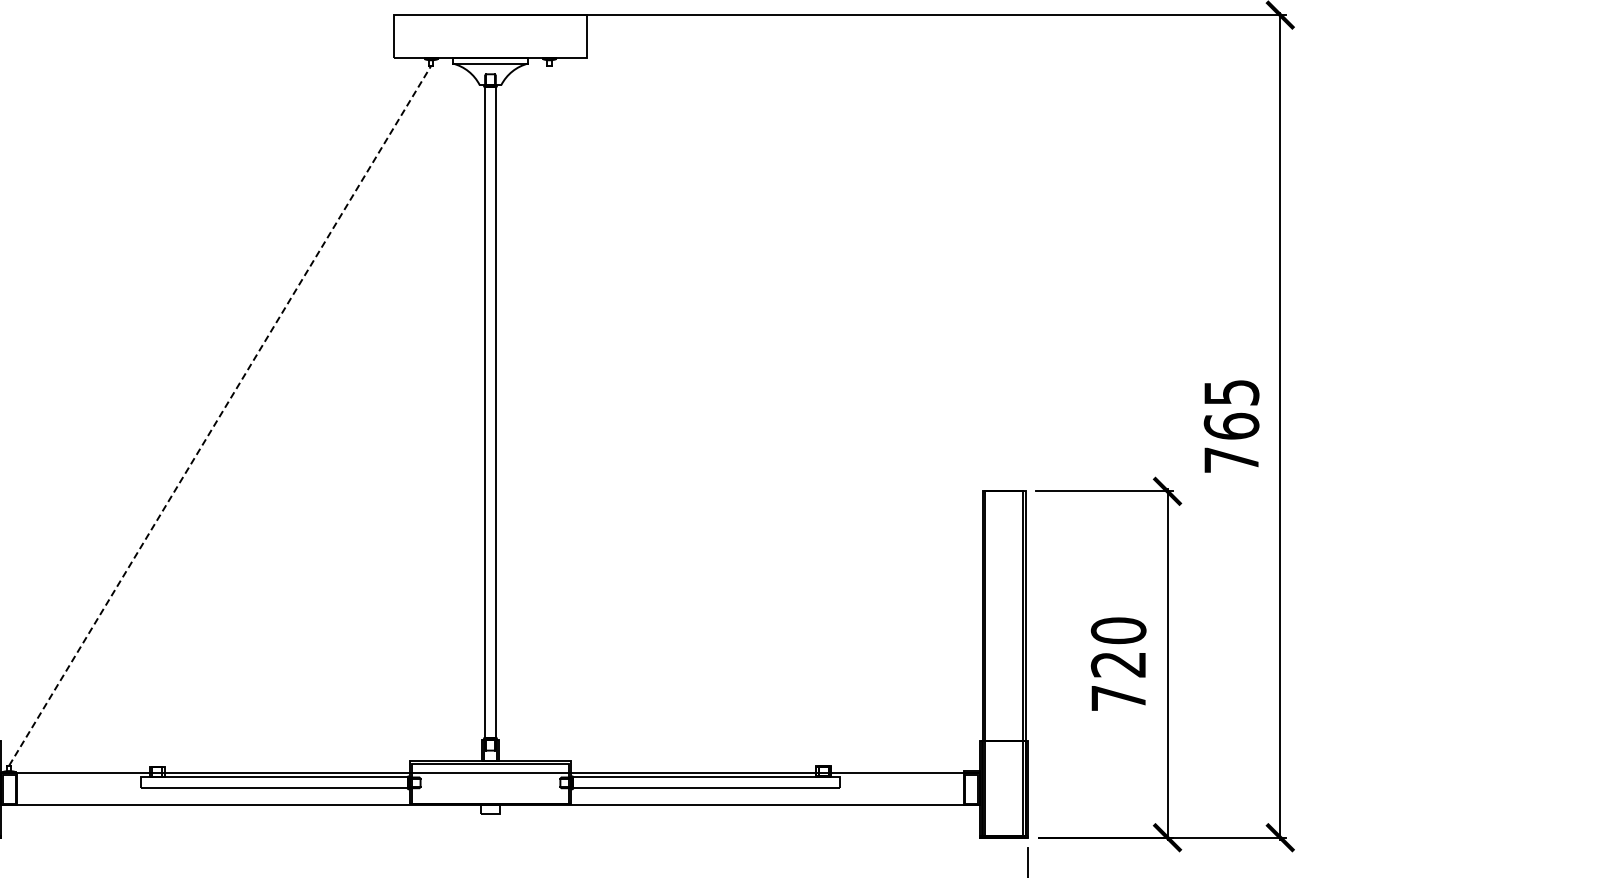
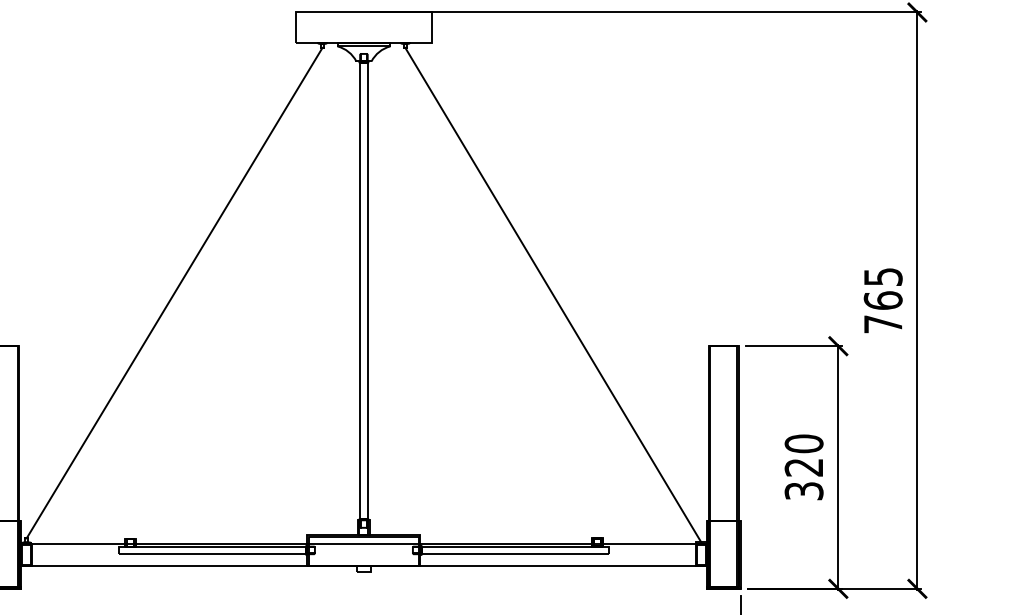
line: (220, 415) -> (174, 293), dashed -> solid
line: (760, 418) -> (553, 295), added
text: (1118, 698) -> (803, 491), 720 -> 320

